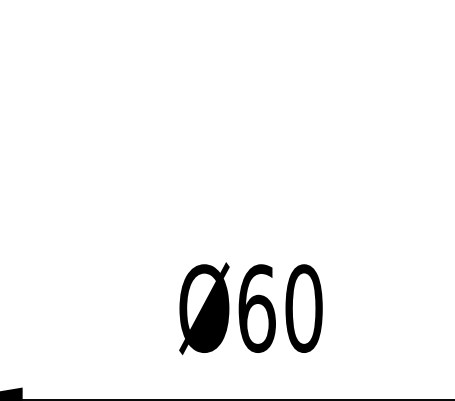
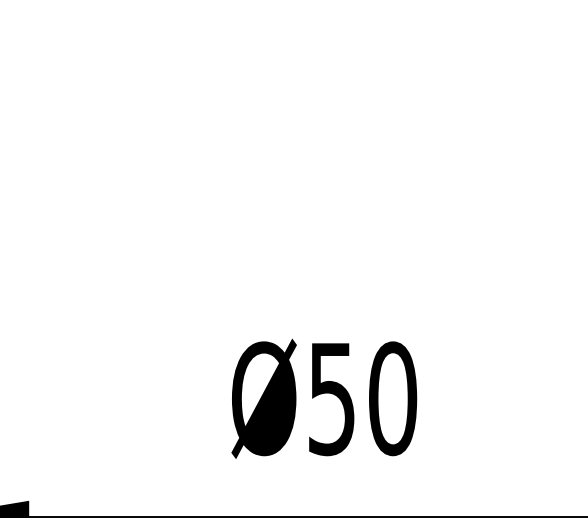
text: (256, 308) -> (331, 398), Ø60 -> Ø50

